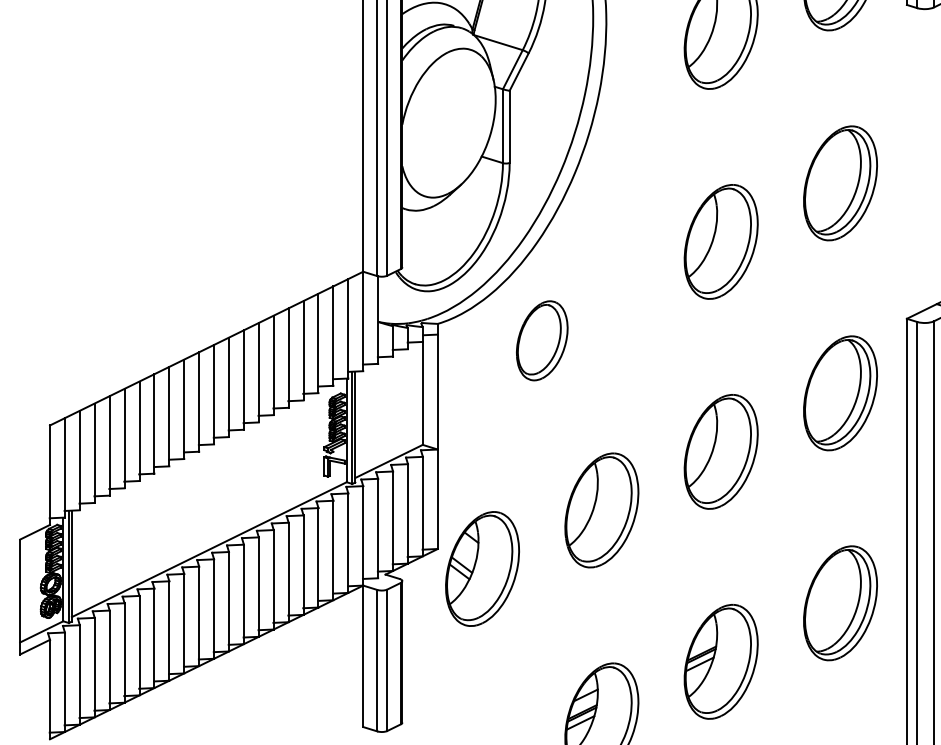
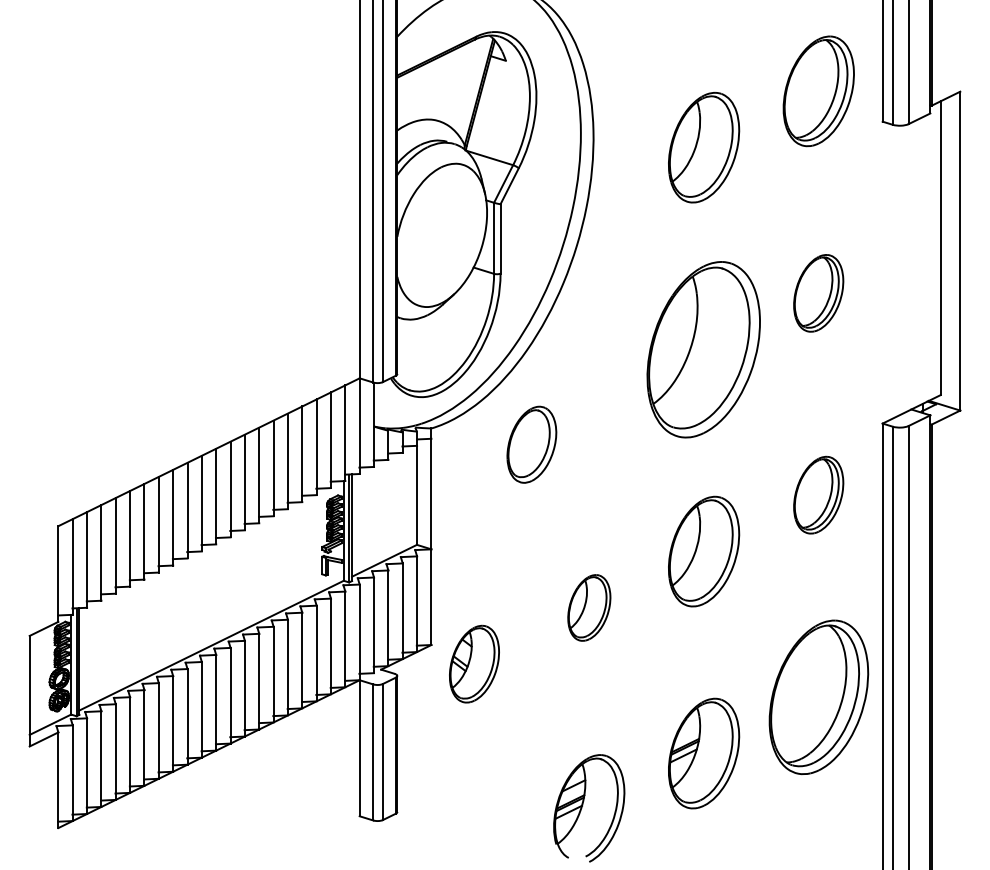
part: (840, 183) -> (818, 293), size x0.7
part: (721, 241) -> (704, 349), size x1.6
part: (840, 392) -> (818, 494), size x0.7
part: (602, 509) -> (589, 607), size x0.6
part: (482, 568) -> (474, 663), size x0.7
part: (840, 602) -> (818, 696), size x1.4

